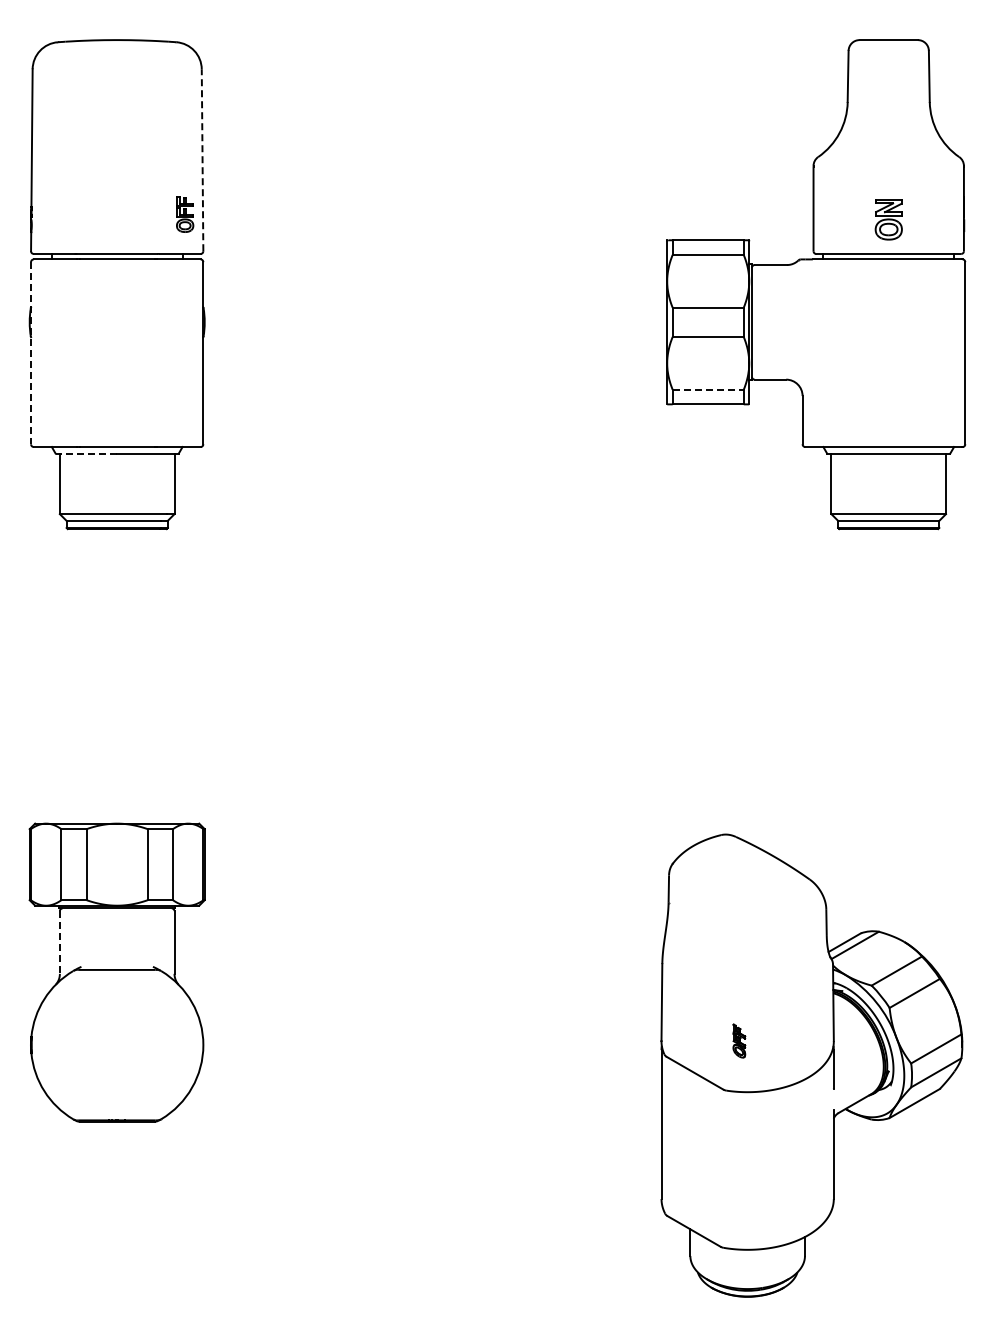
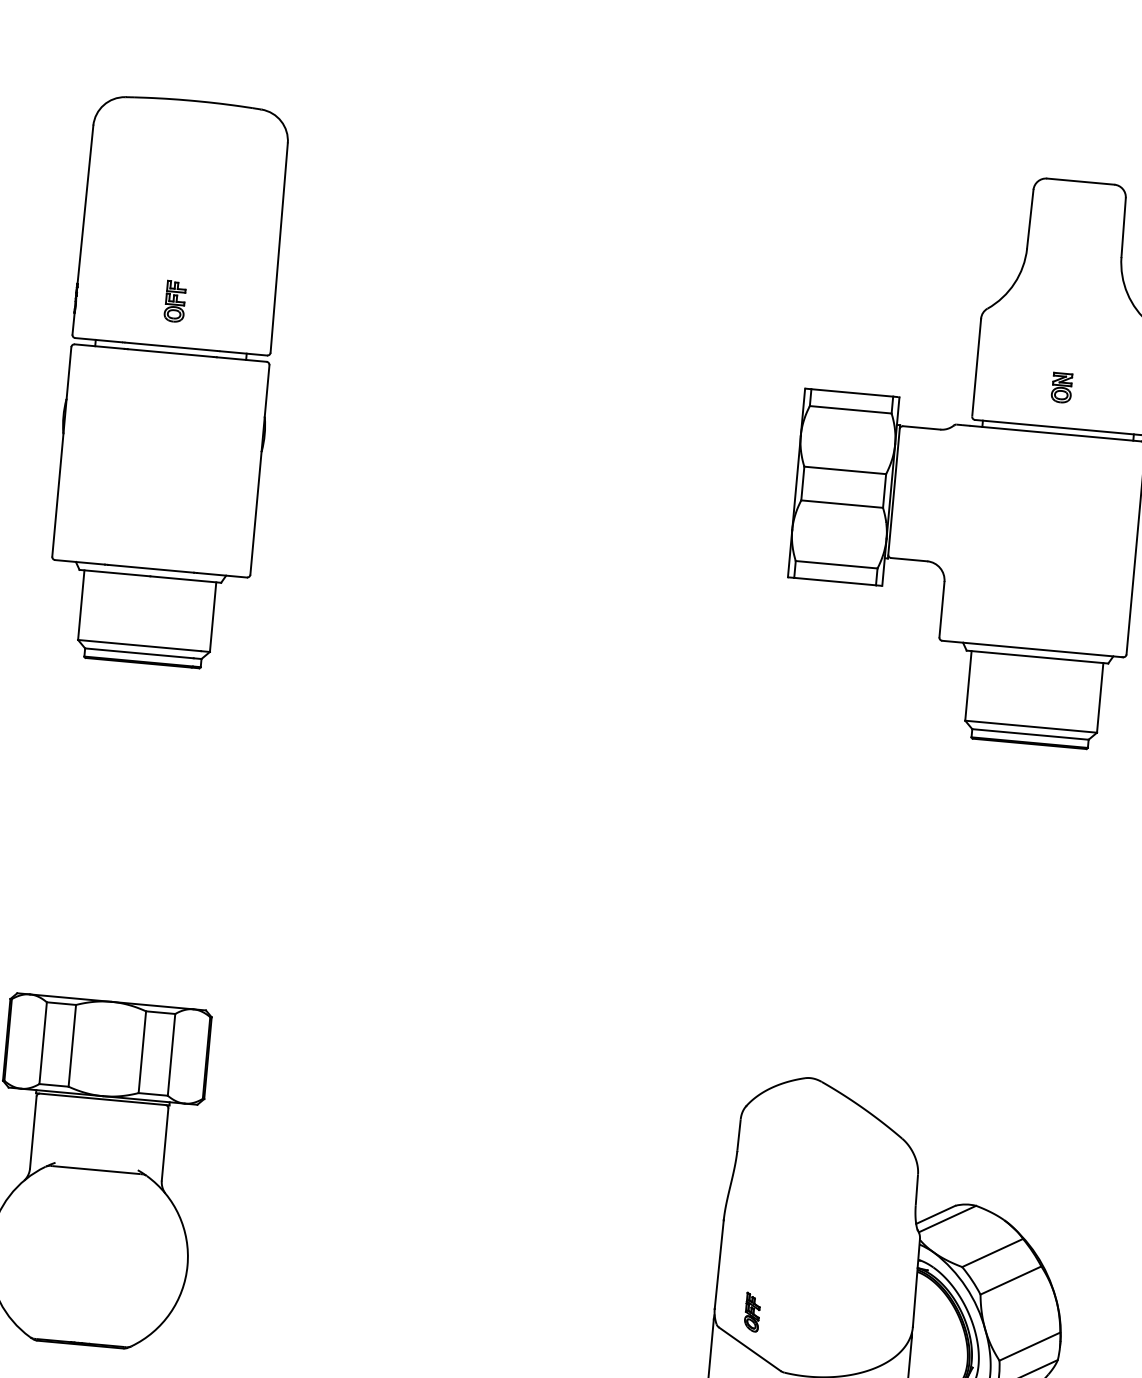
line: (202, 160) -> (279, 248), dashed -> solid
part: (185, 214) -> (175, 301), moved
part: (888, 219) -> (1061, 387), size x0.62
line: (31, 353) -> (62, 452), dashed -> solid
line: (708, 389) -> (836, 564), dashed -> solid
line: (86, 453) -> (115, 573), dashed -> solid
line: (59, 943) -> (32, 1133), dashed -> solid
part: (739, 1040) -> (752, 1311), moved

